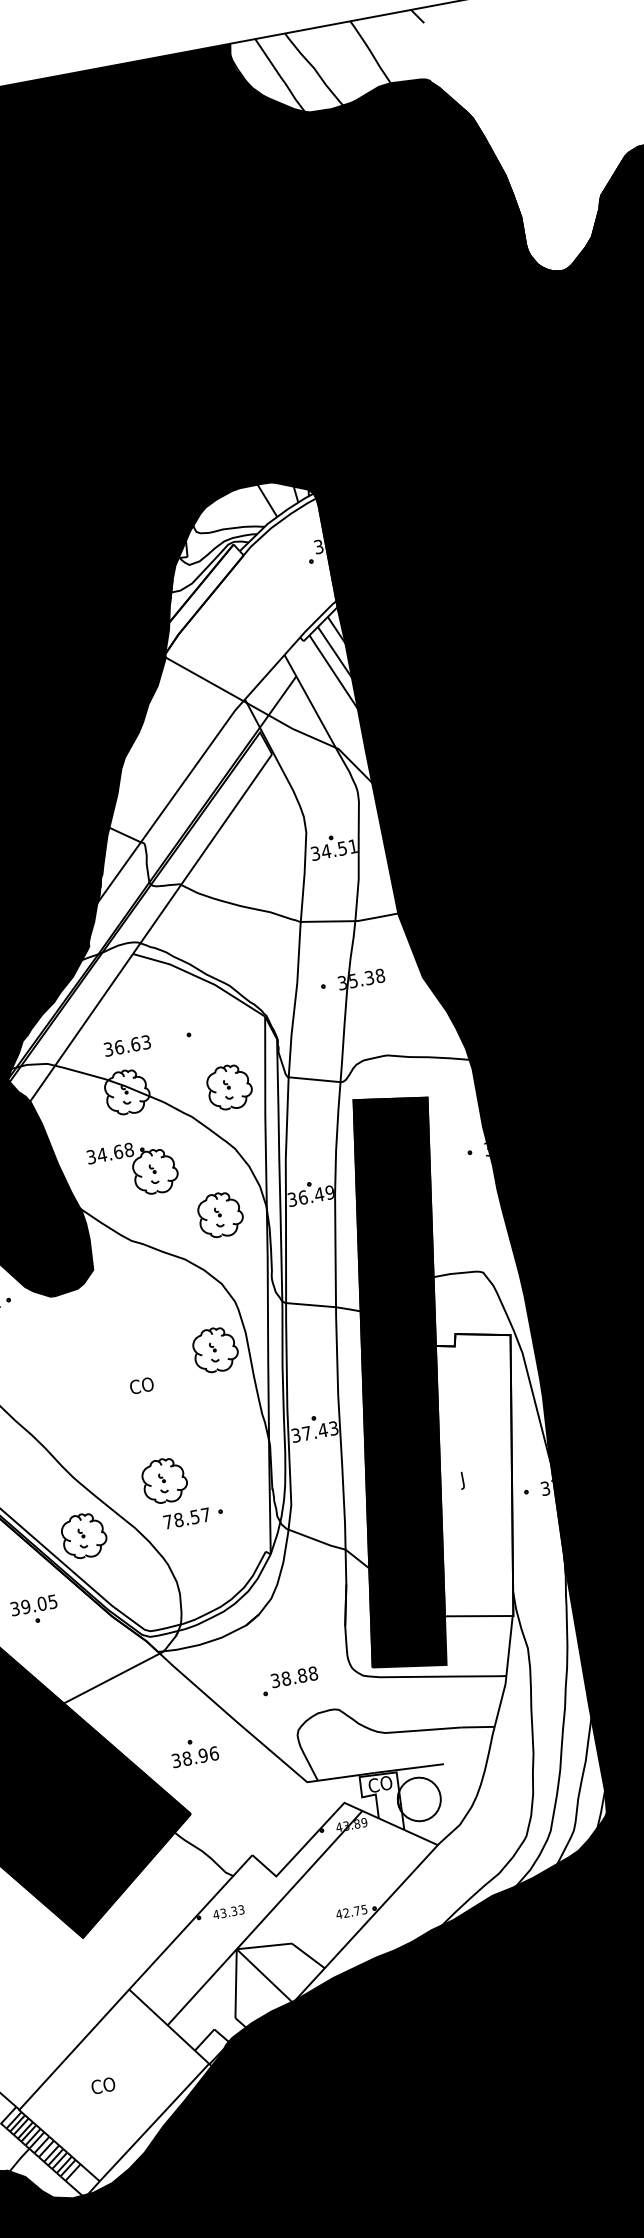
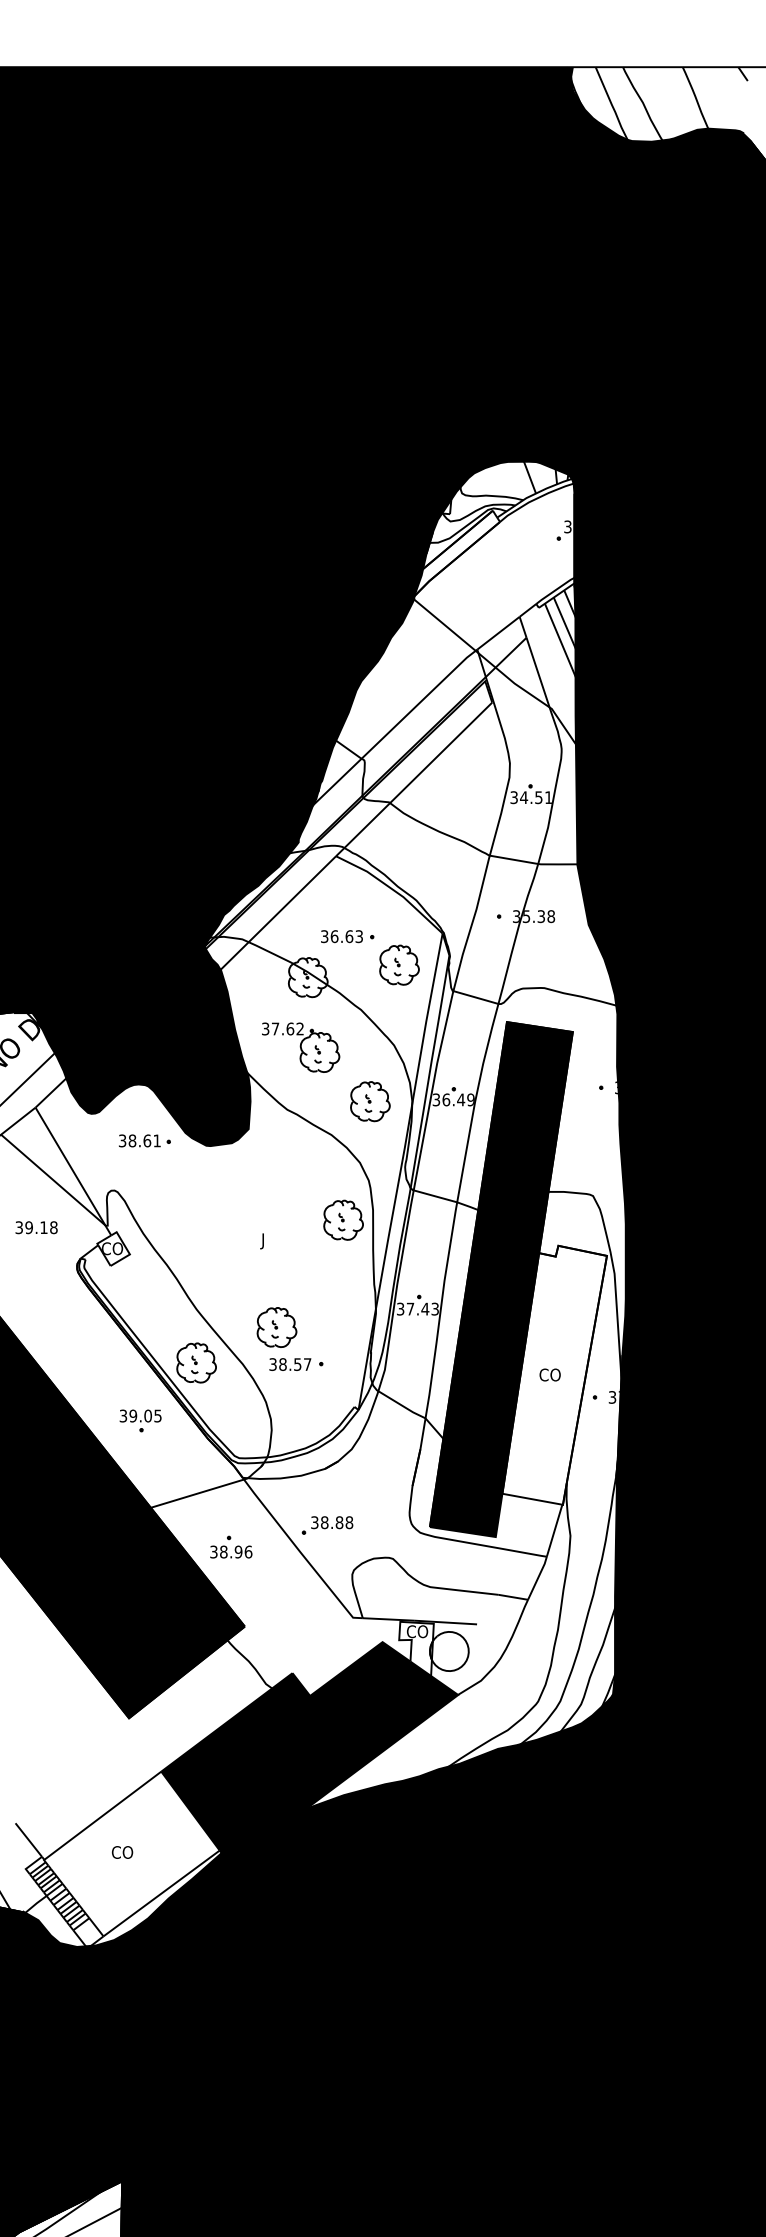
text: (126, 1045) -> (341, 936), moved
part: (229, 1086) -> (399, 964), moved
text: (115, 1152) -> (287, 1028), 34.68 -> 37.62
text: (141, 1387) -> (271, 1241), CO -> J
text: (471, 1478) -> (548, 1376), J -> CO
text: (167, 1522) -> (272, 1364), 78.57 -> 38.57
part: (289, 1681) -> (327, 1525), moved
part: (194, 1751) -> (231, 1546), moved
fill: (287, 1939) -> (309, 1753), added

